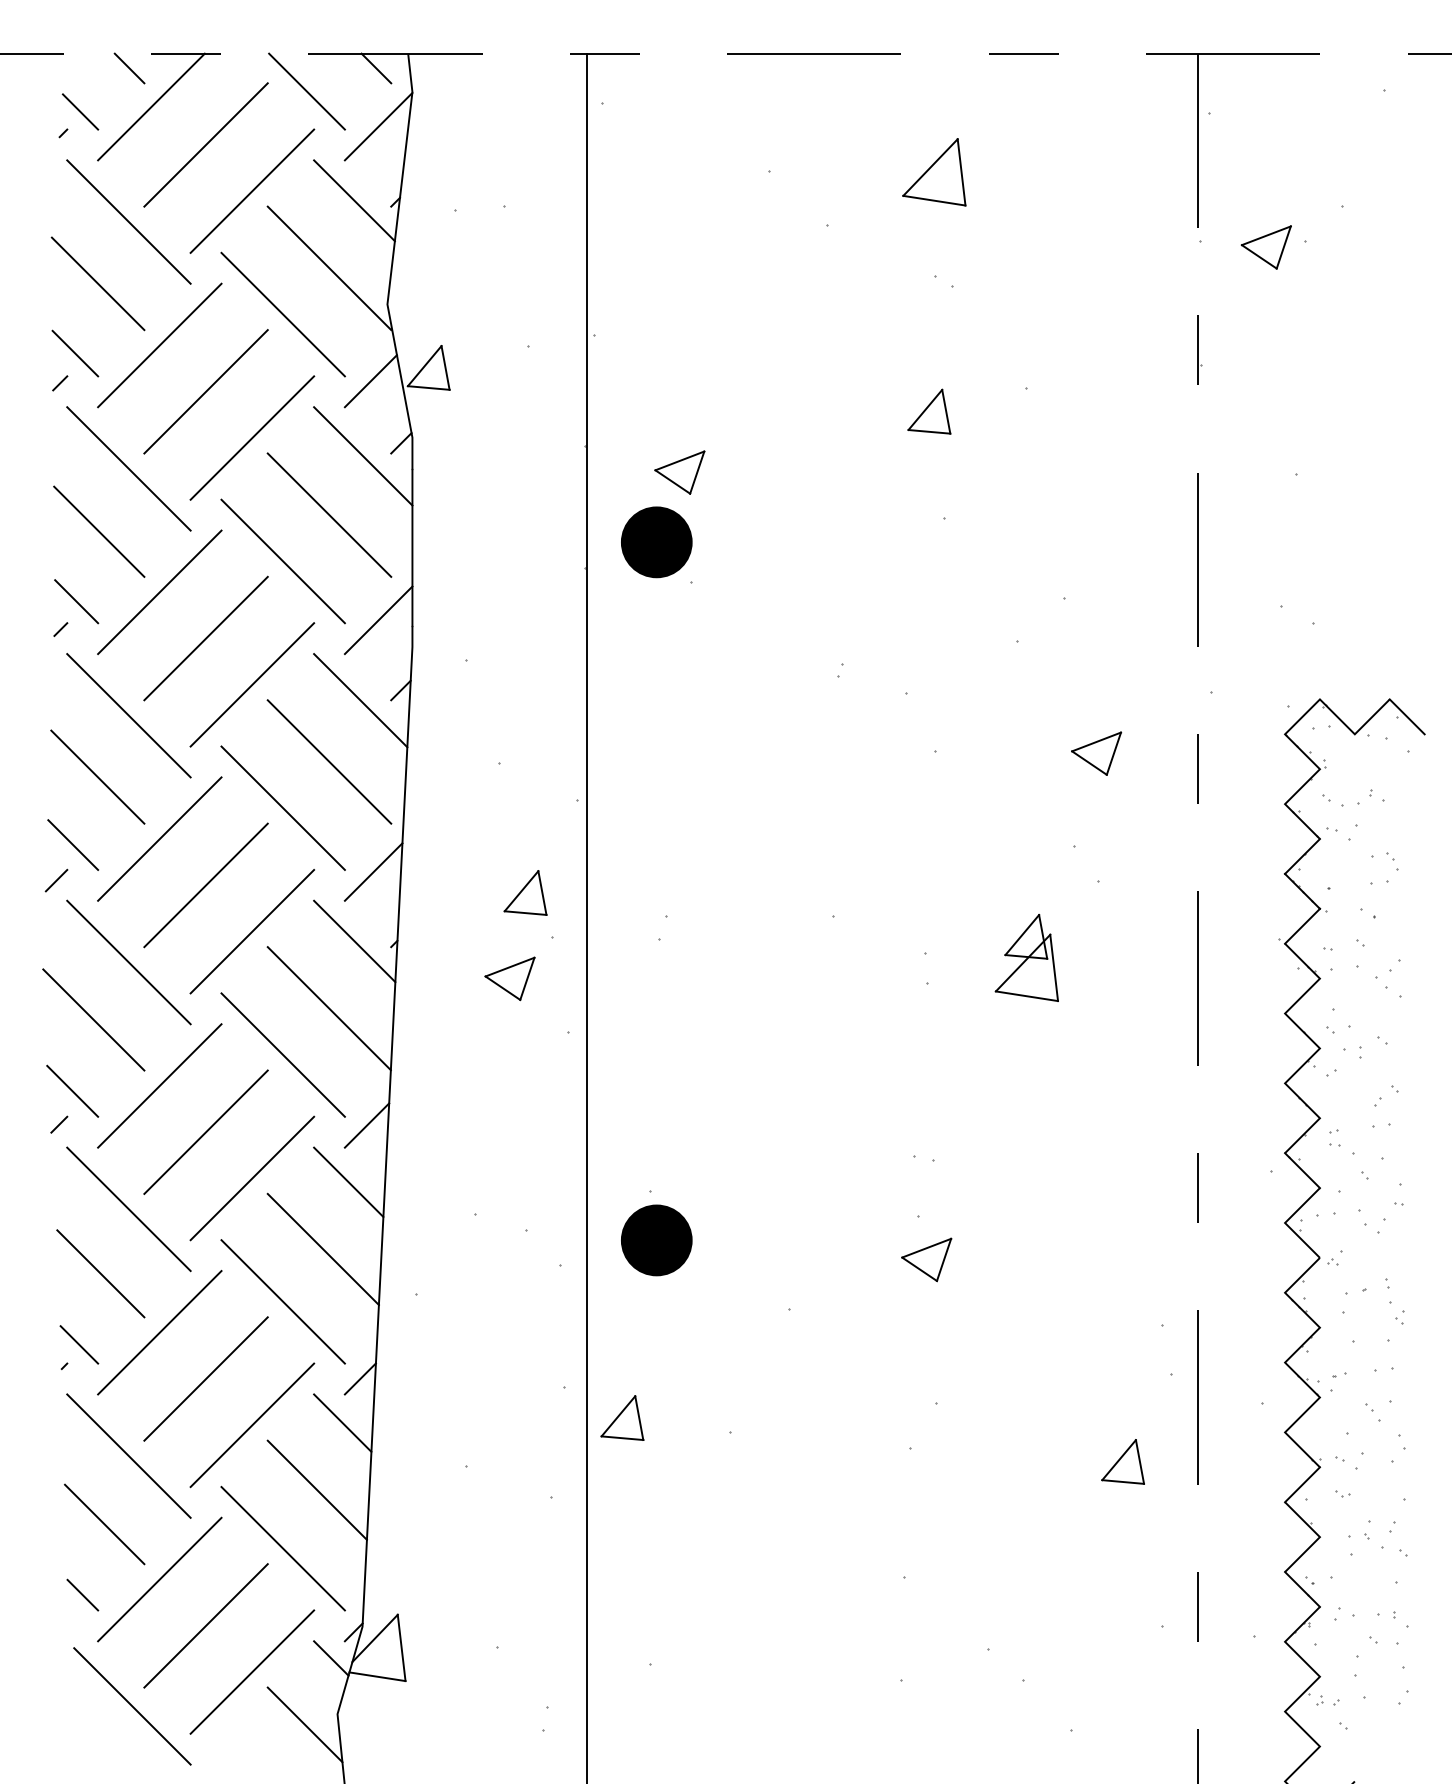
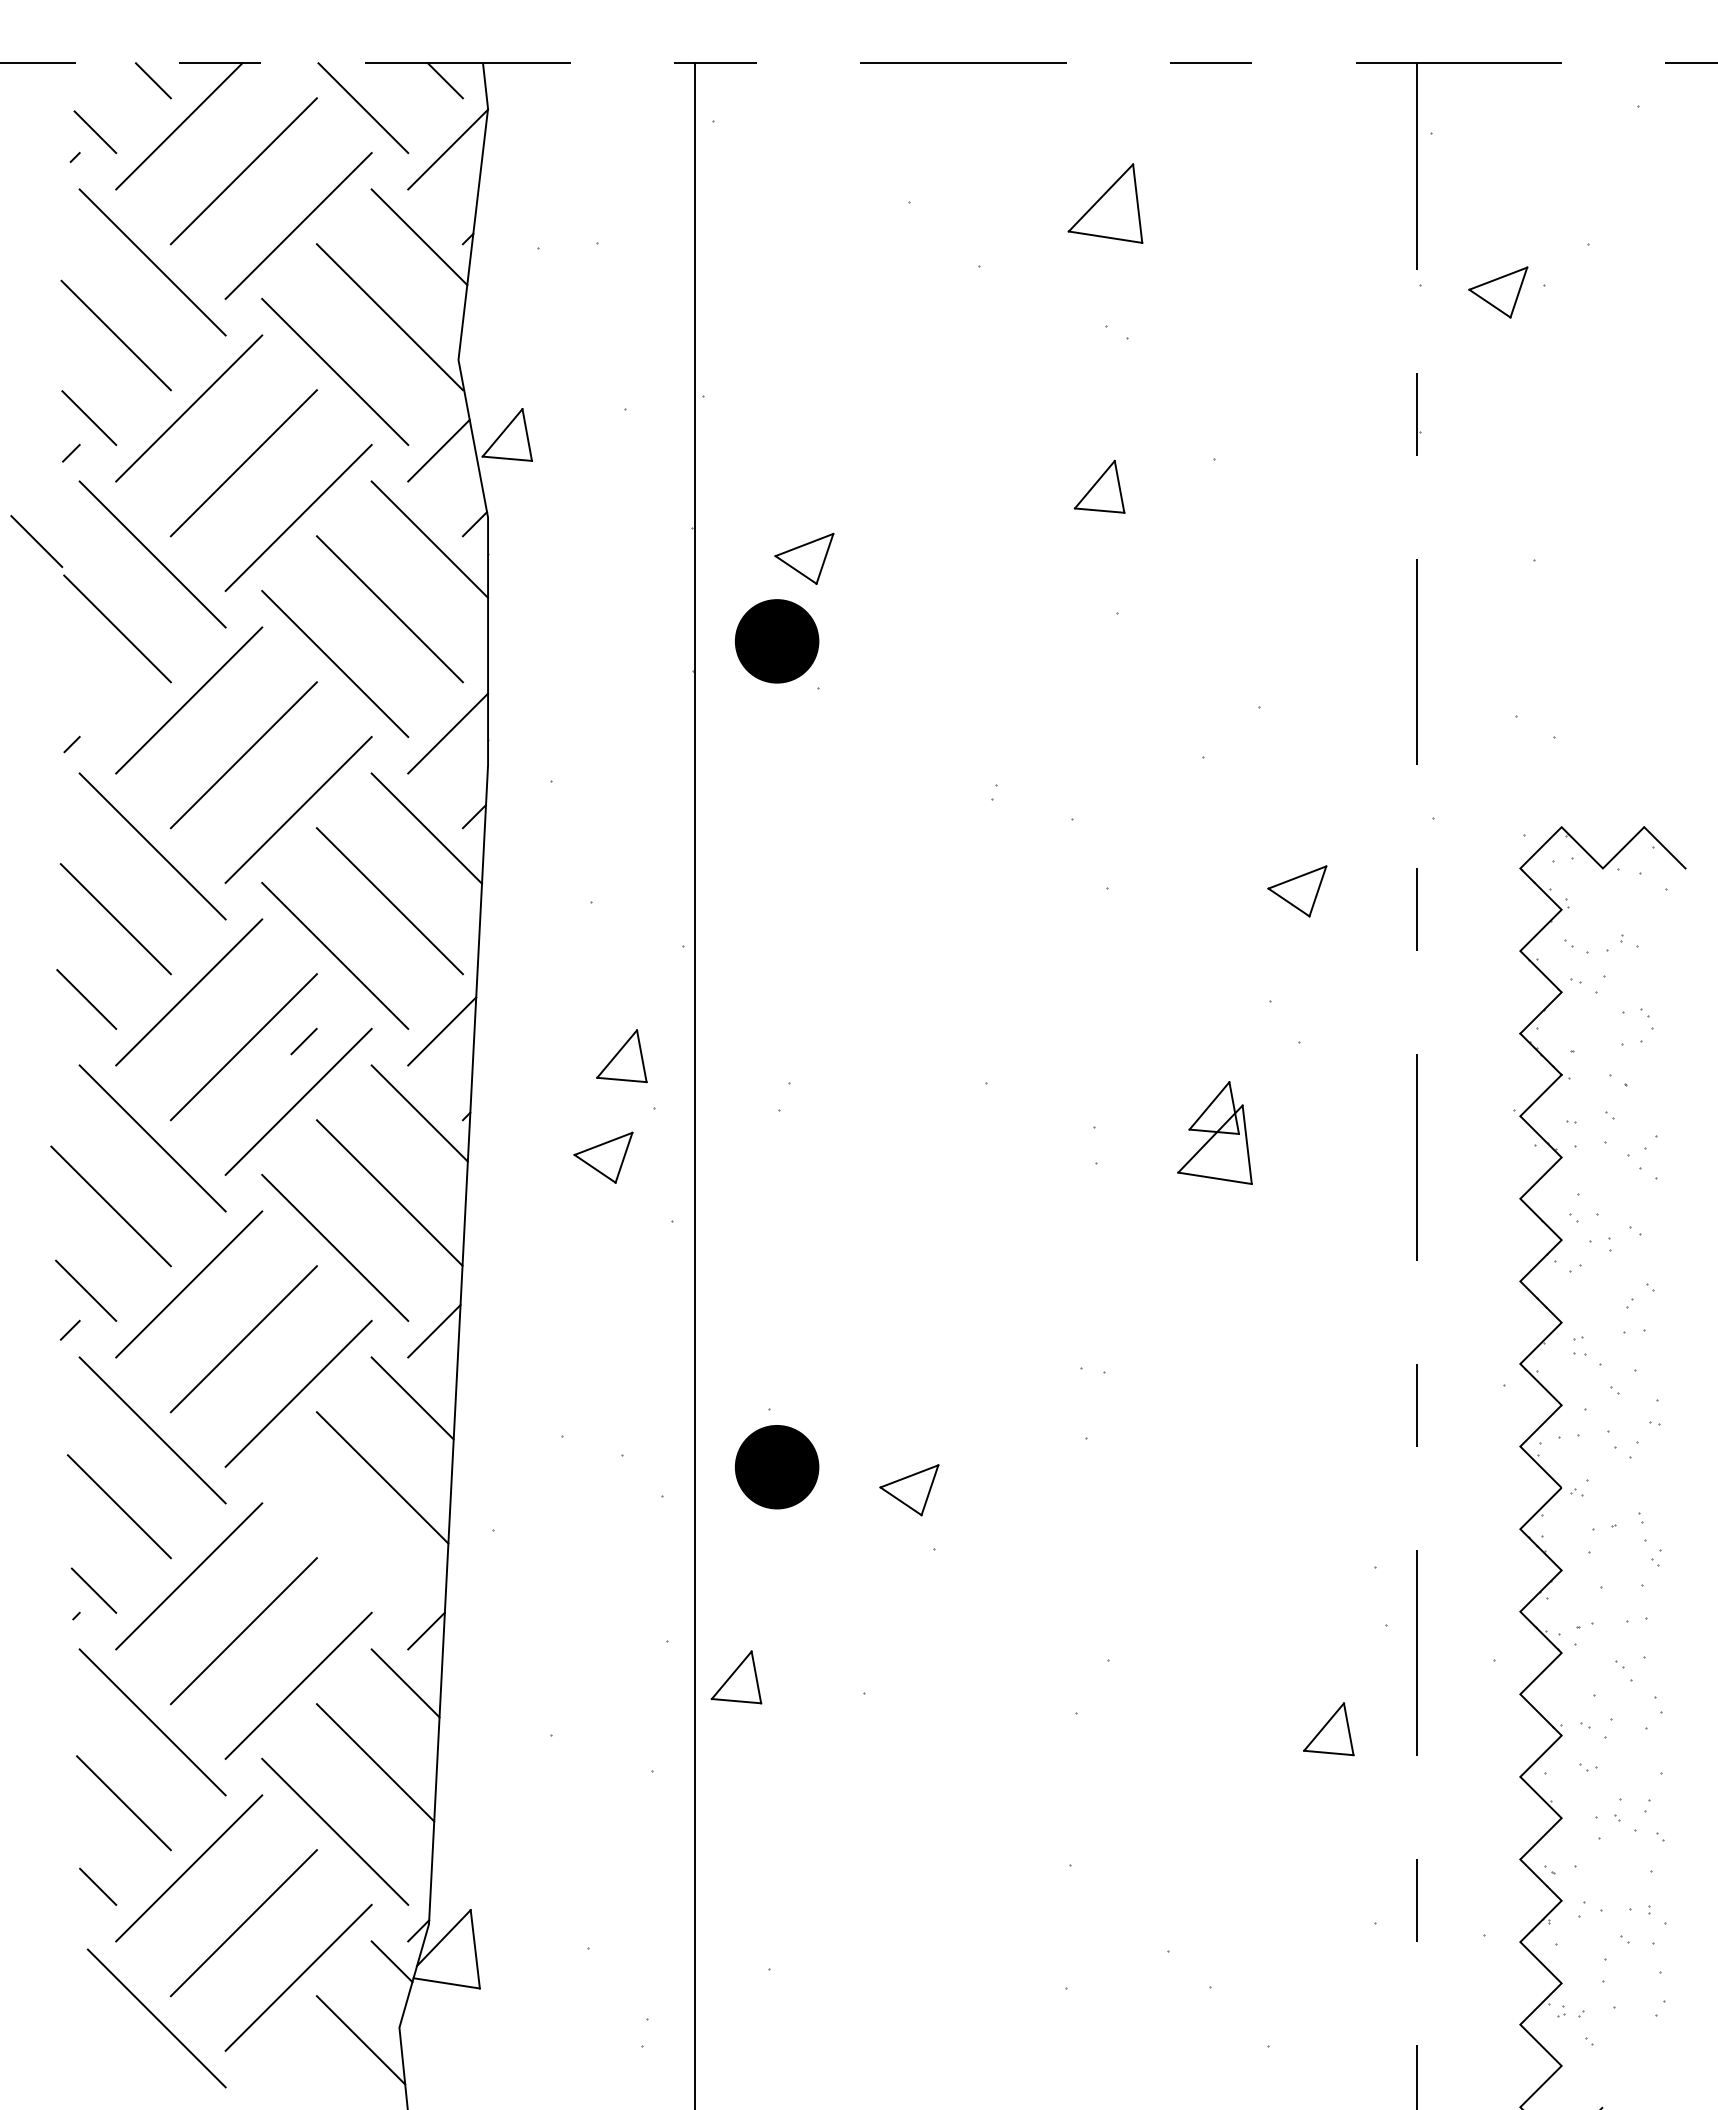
line: (76, 601) -> (36, 541), moved
line: (56, 880) -> (303, 1041), moved
part: (926, 1260) -> (909, 1490), moved
line: (283, 1301) -> (335, 1539), removed

